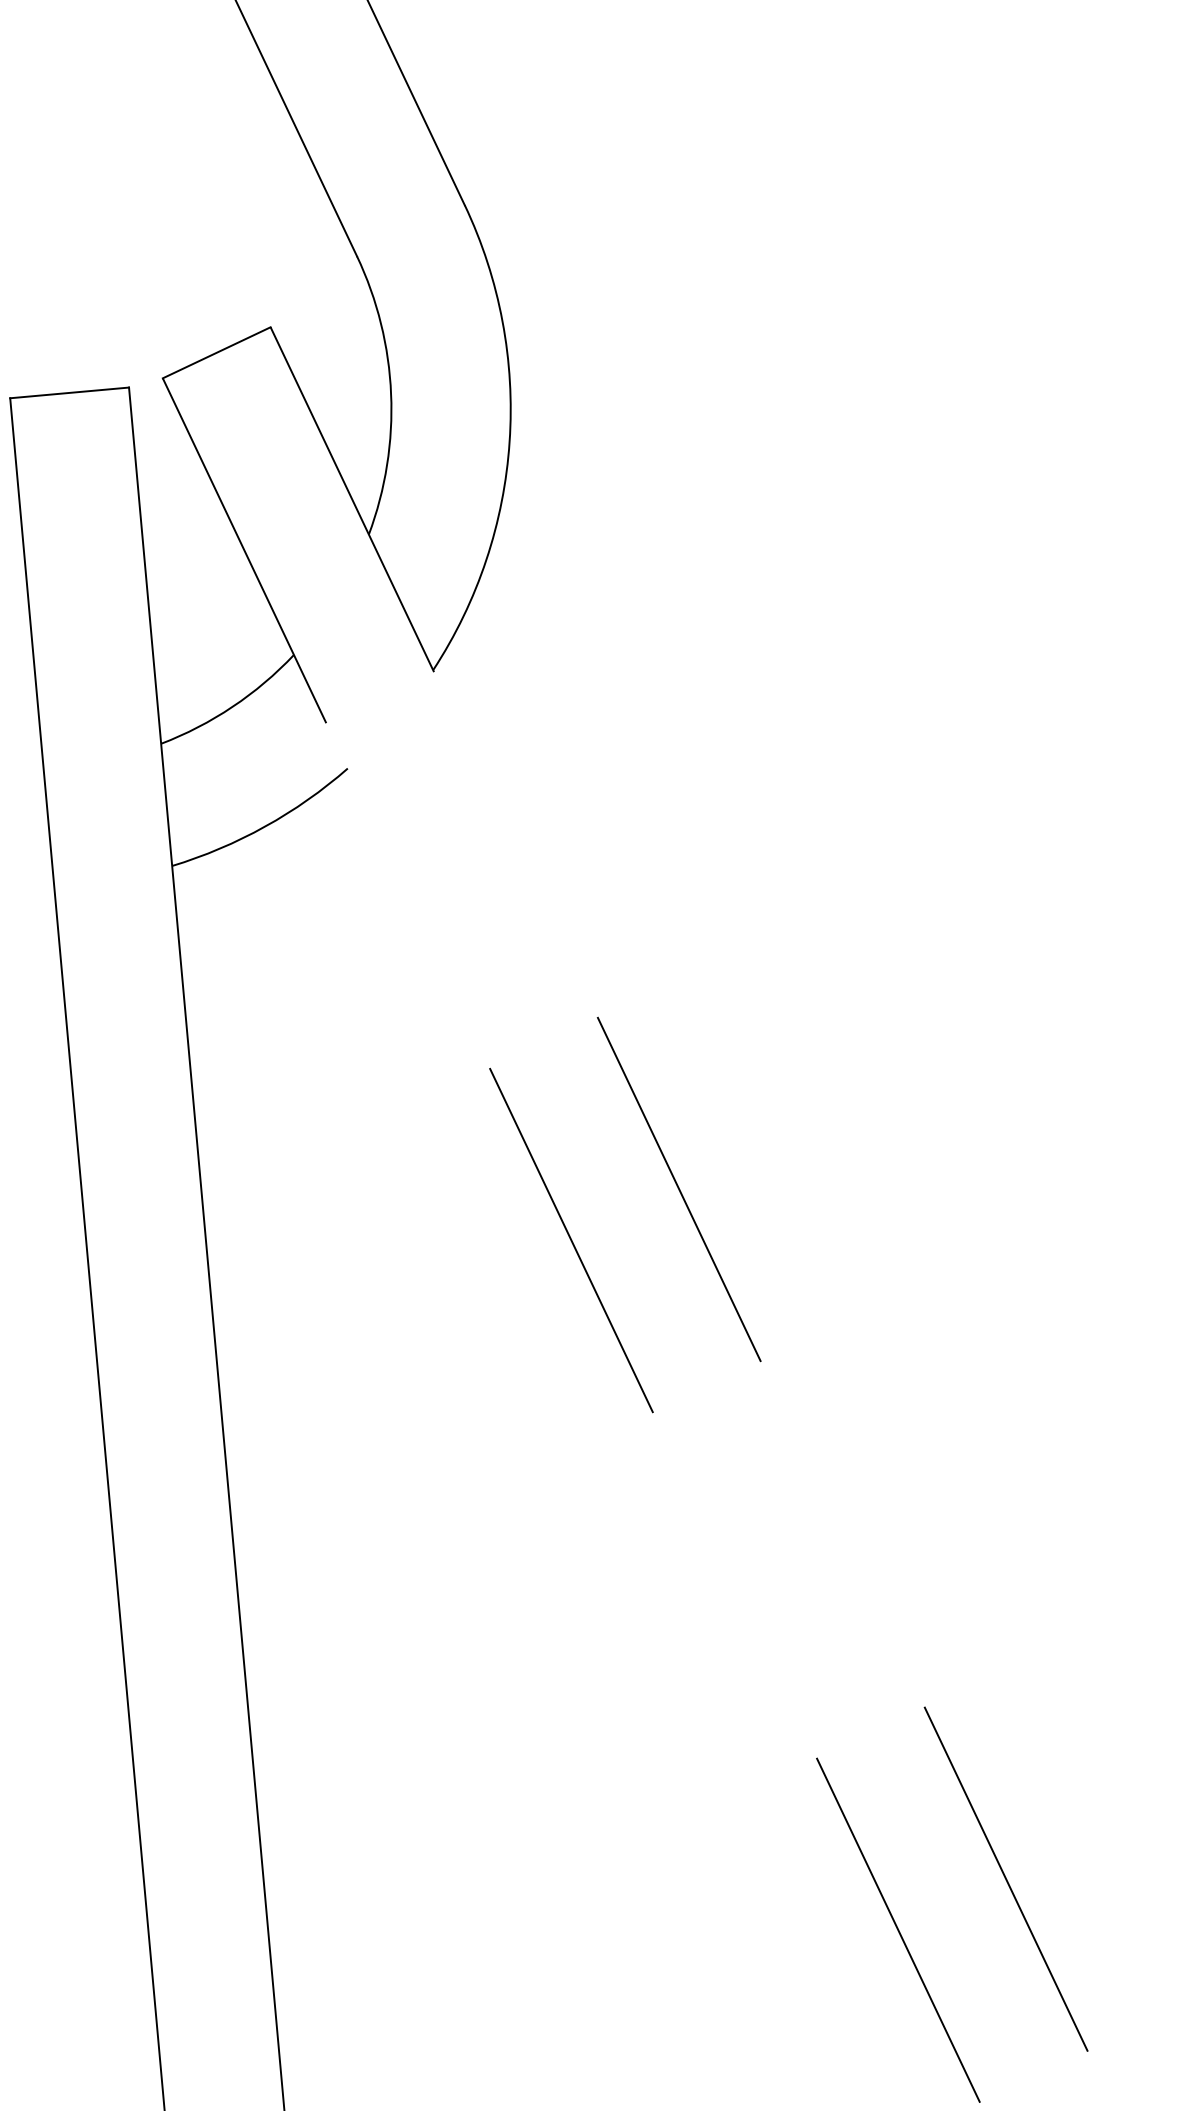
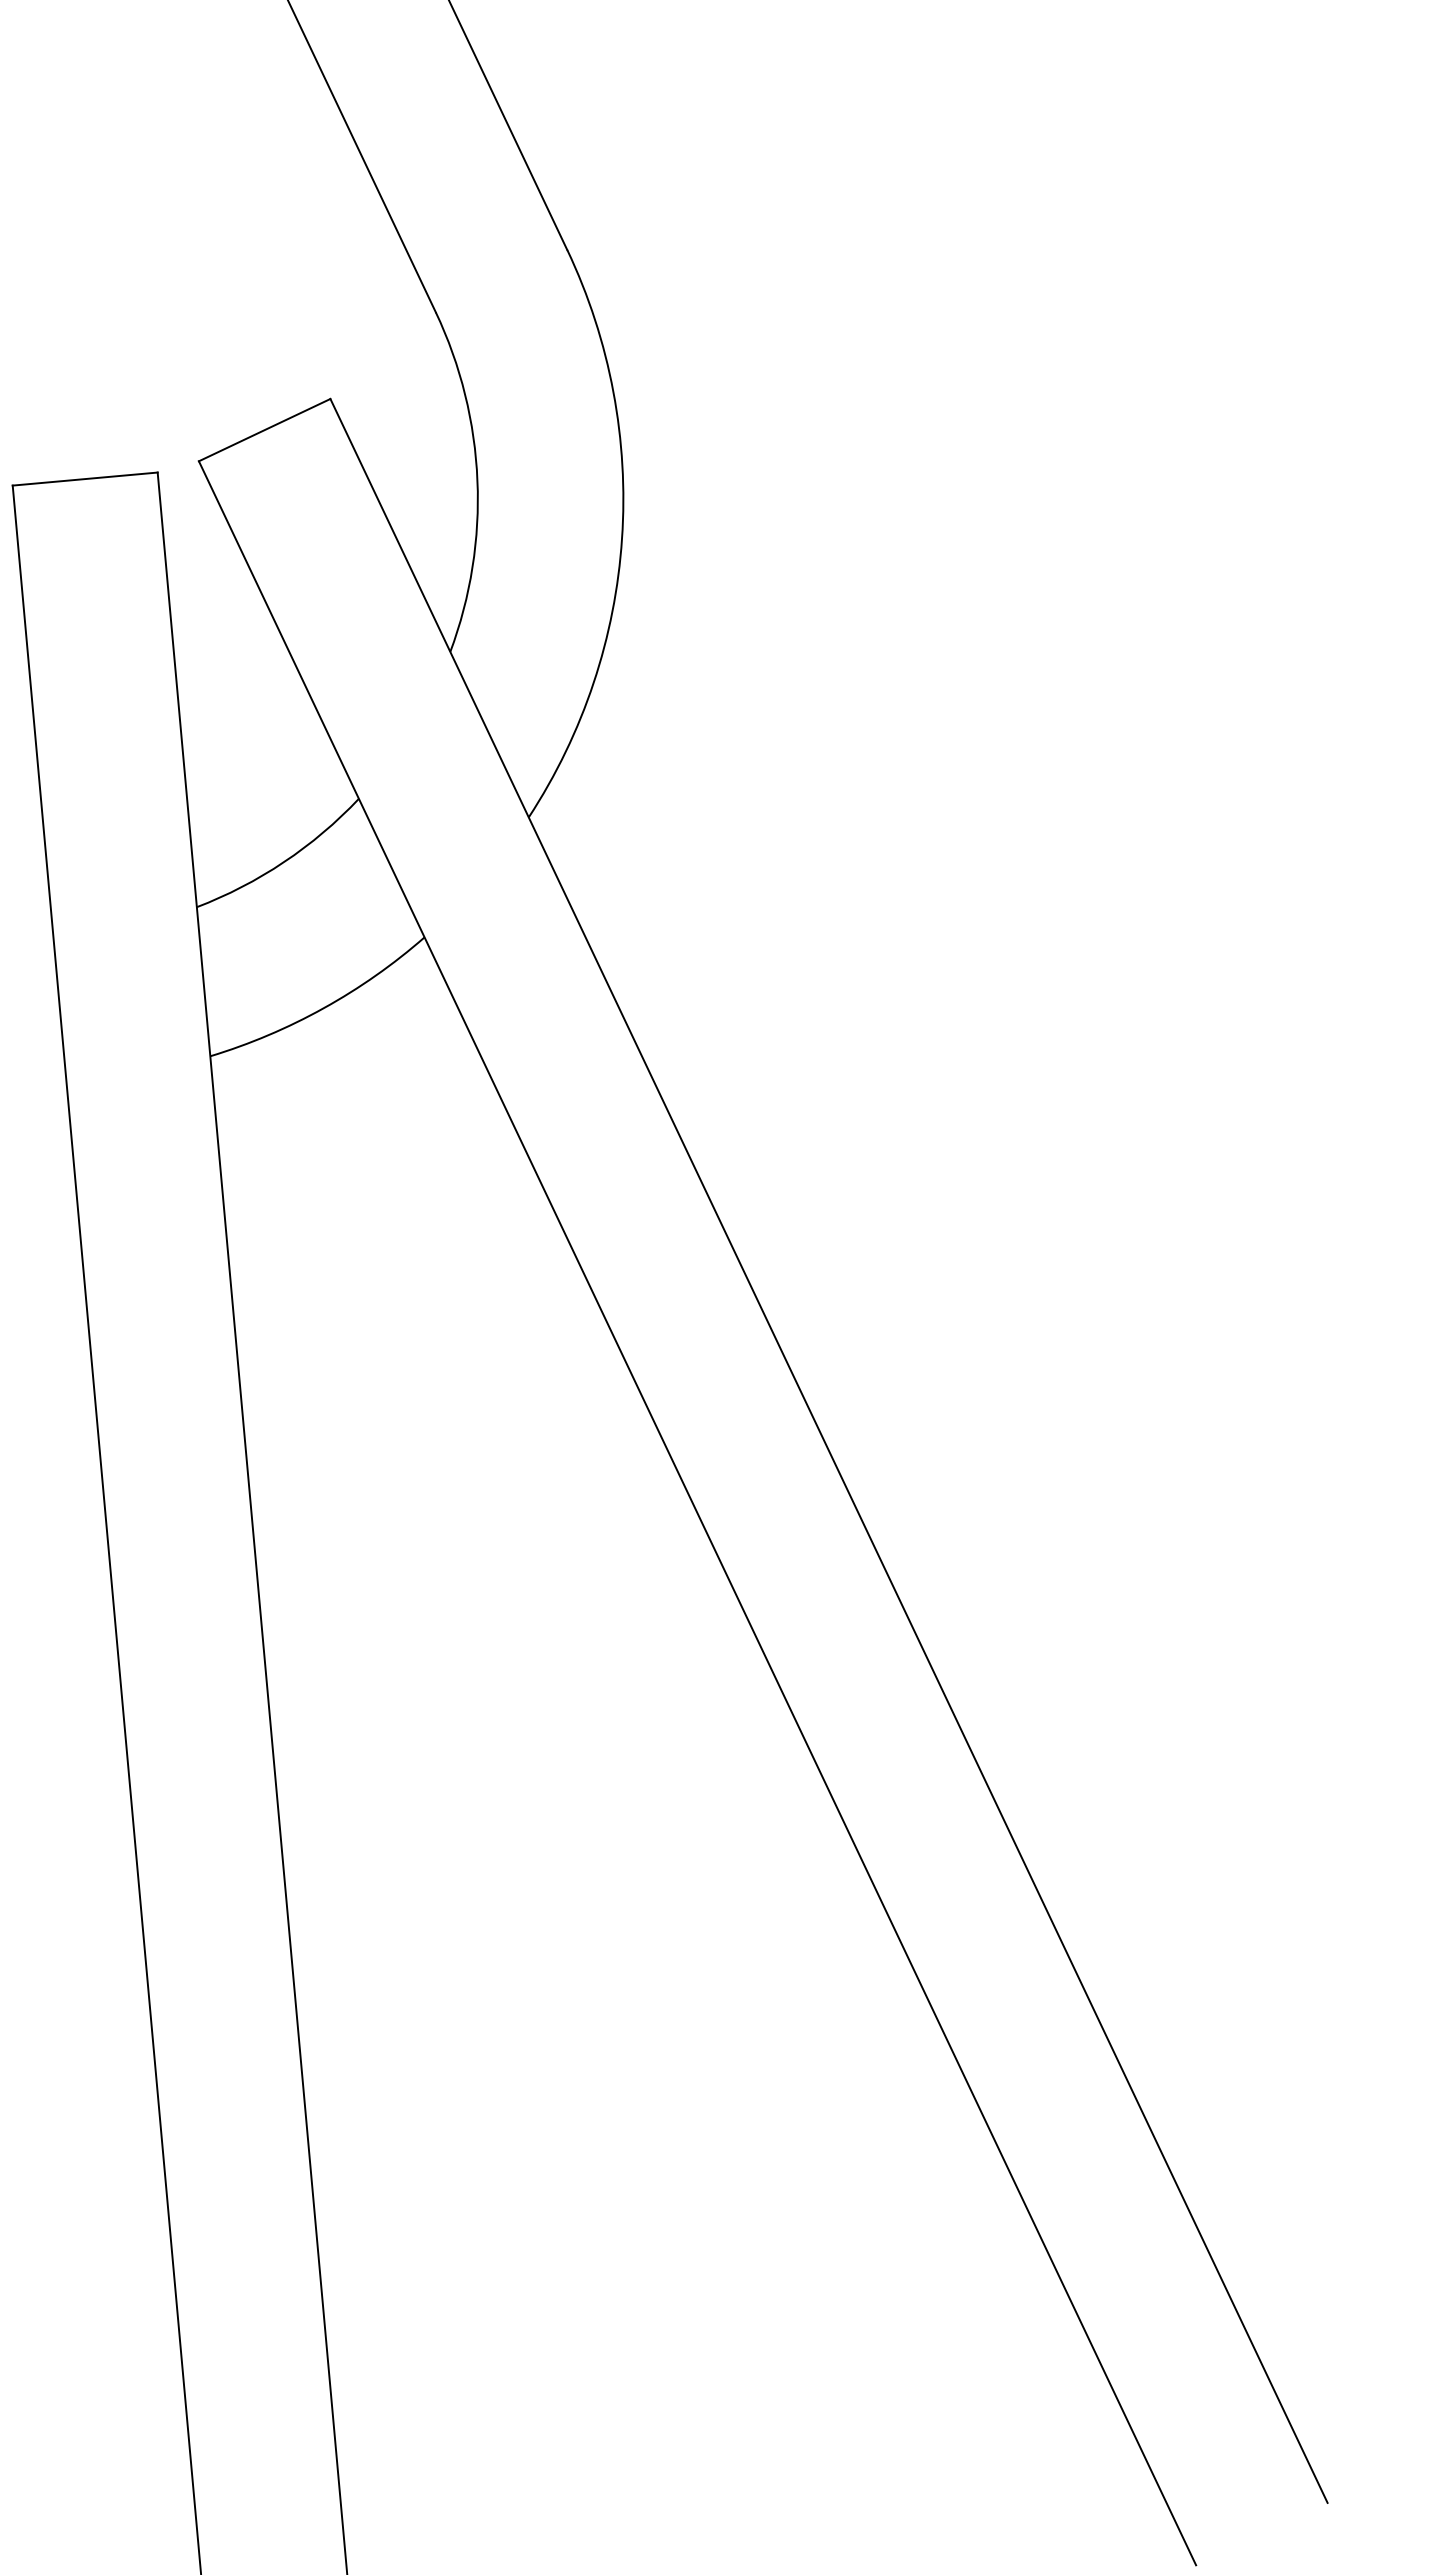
line: (679, 1189) -> (829, 1451), dashed -> solid
line: (571, 1240) -> (697, 1513), dashed -> solid

